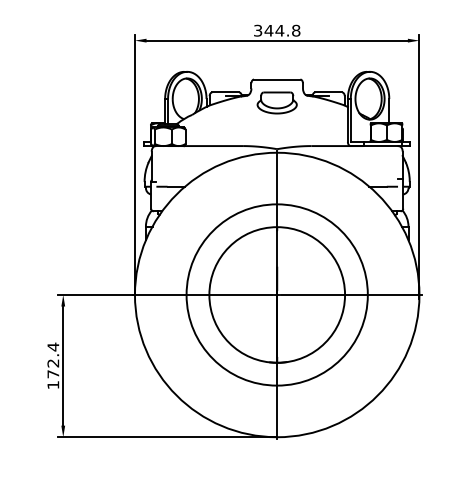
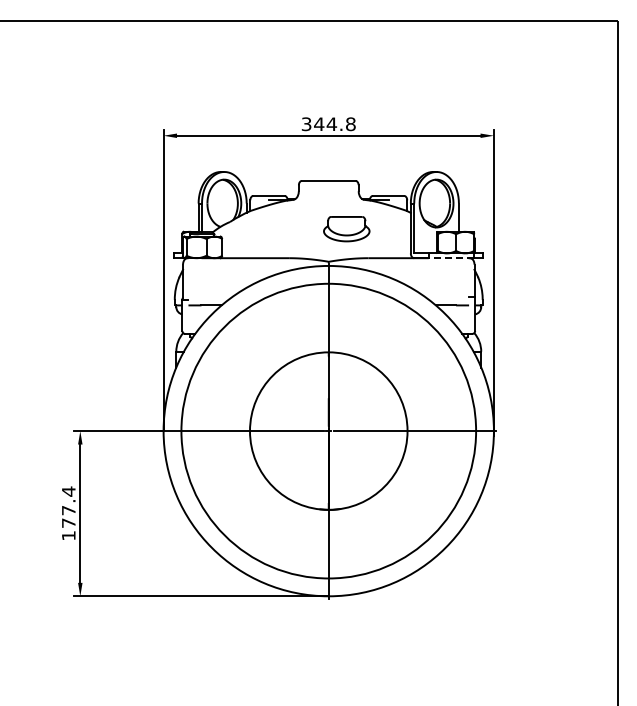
part: (276, 103) -> (346, 229), moved
line: (382, 146) -> (450, 258), solid -> dashed
circle: (276, 294) -> (328, 430), size x1.4
text: (53, 363) -> (68, 510), 172.4 -> 177.4

